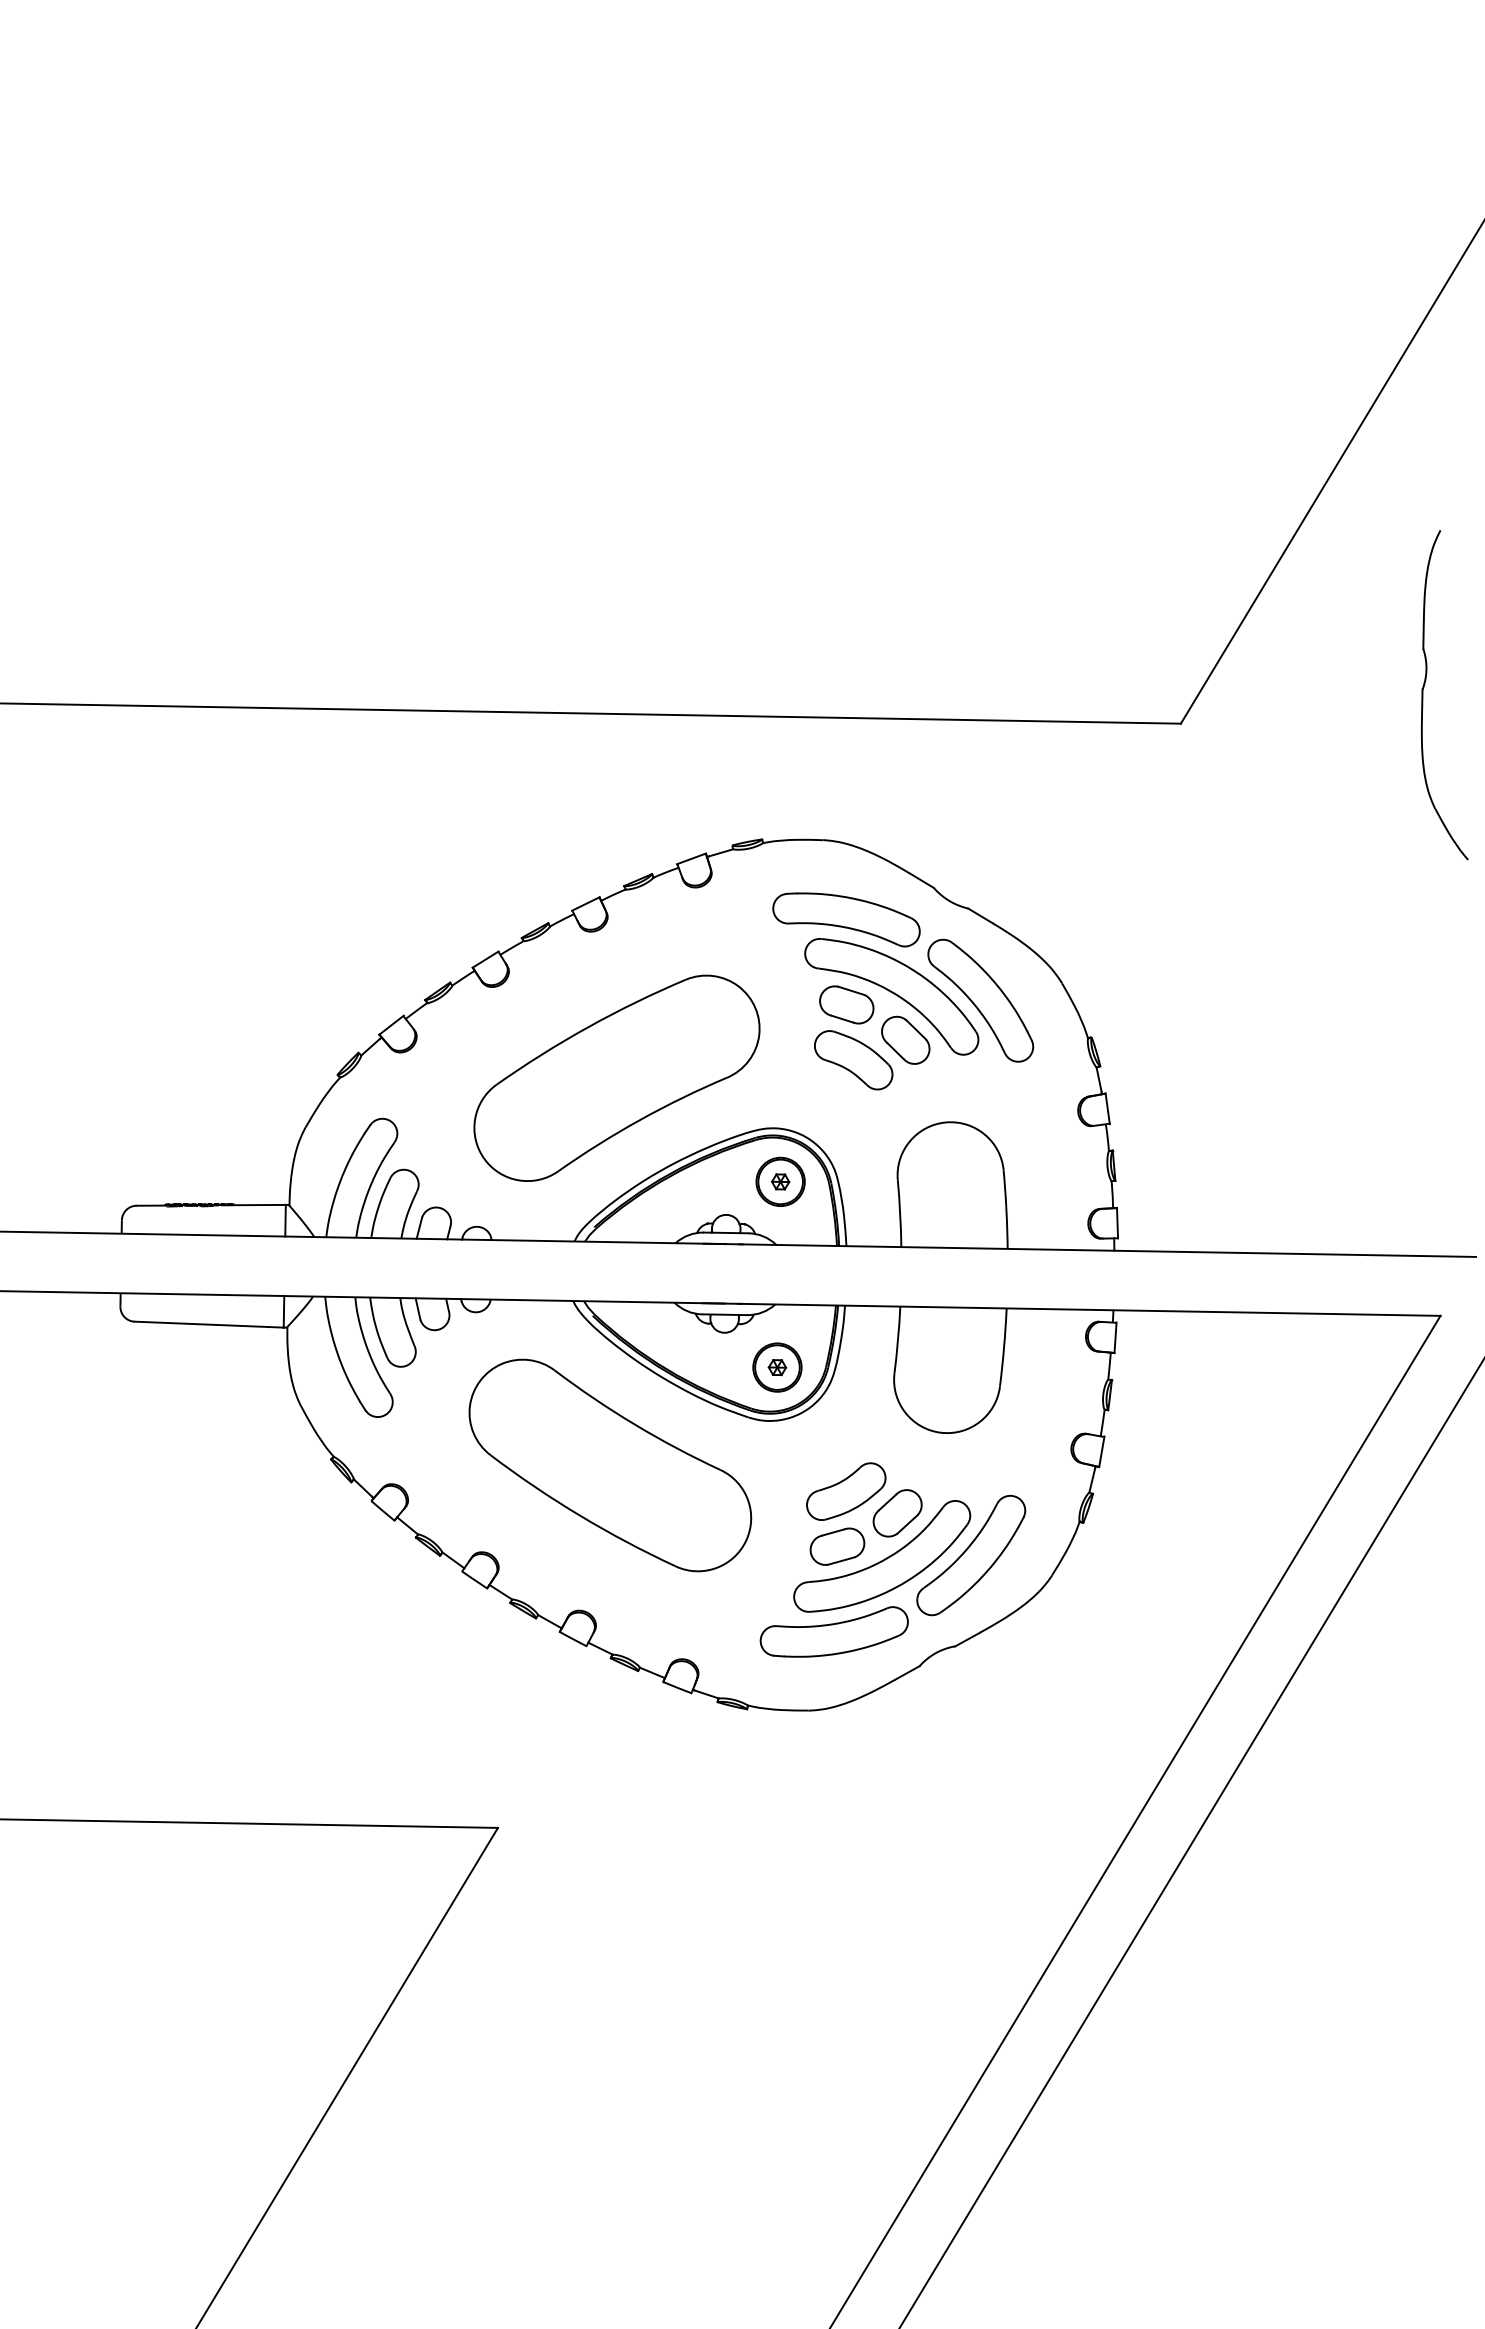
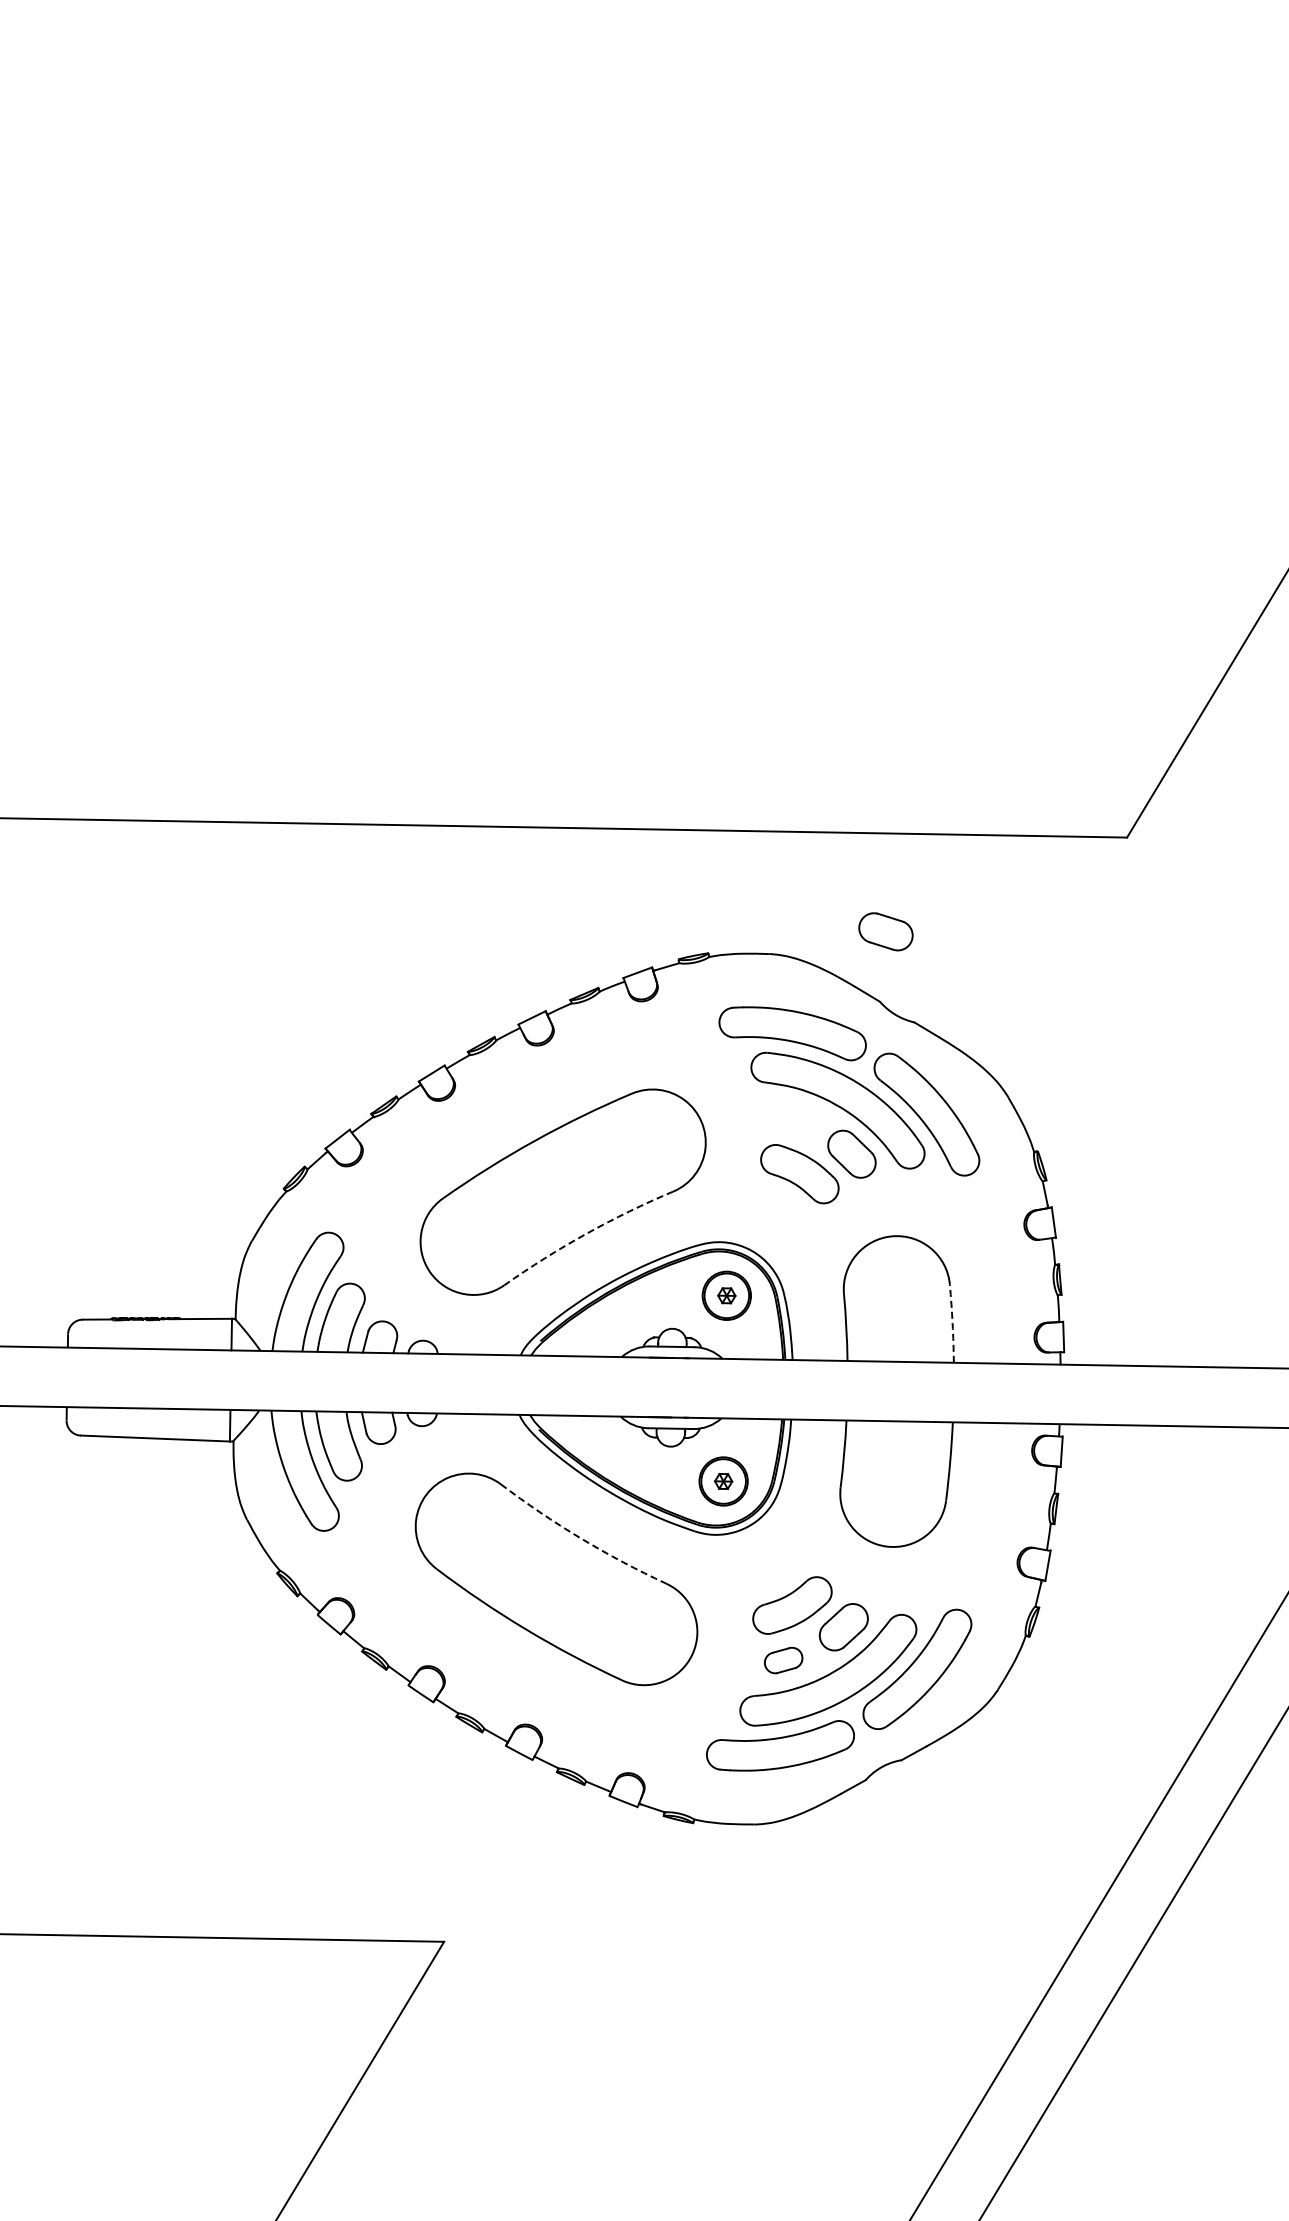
part: (846, 1004) -> (885, 931), moved
arc: (640, 1120) -> (586, 1234), solid -> dashed
arc: (1006, 1209) -> (952, 1323), solid -> dashed
arc: (634, 1424) -> (580, 1538), solid -> dashed
part: (837, 1546) -> (783, 1660), size x0.7

